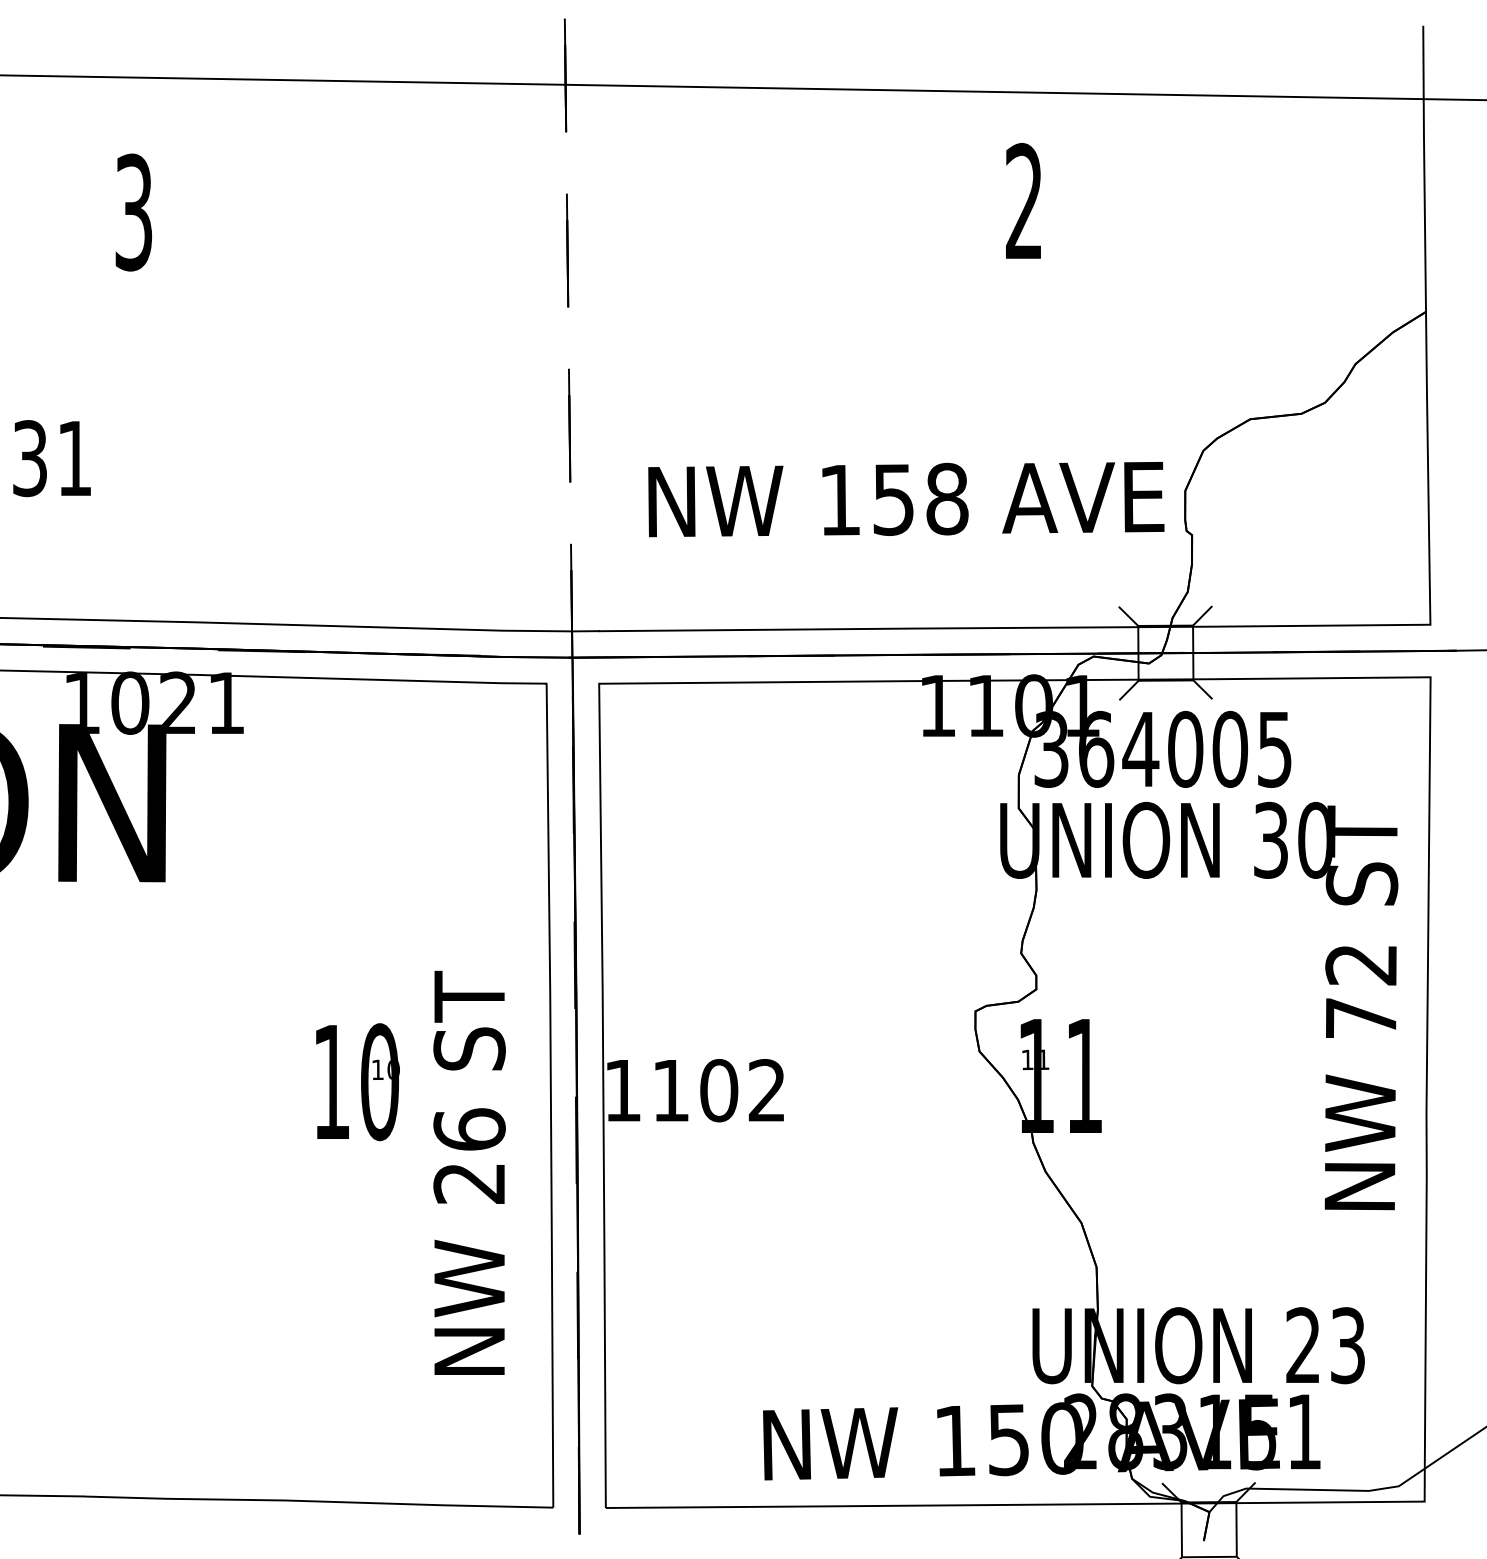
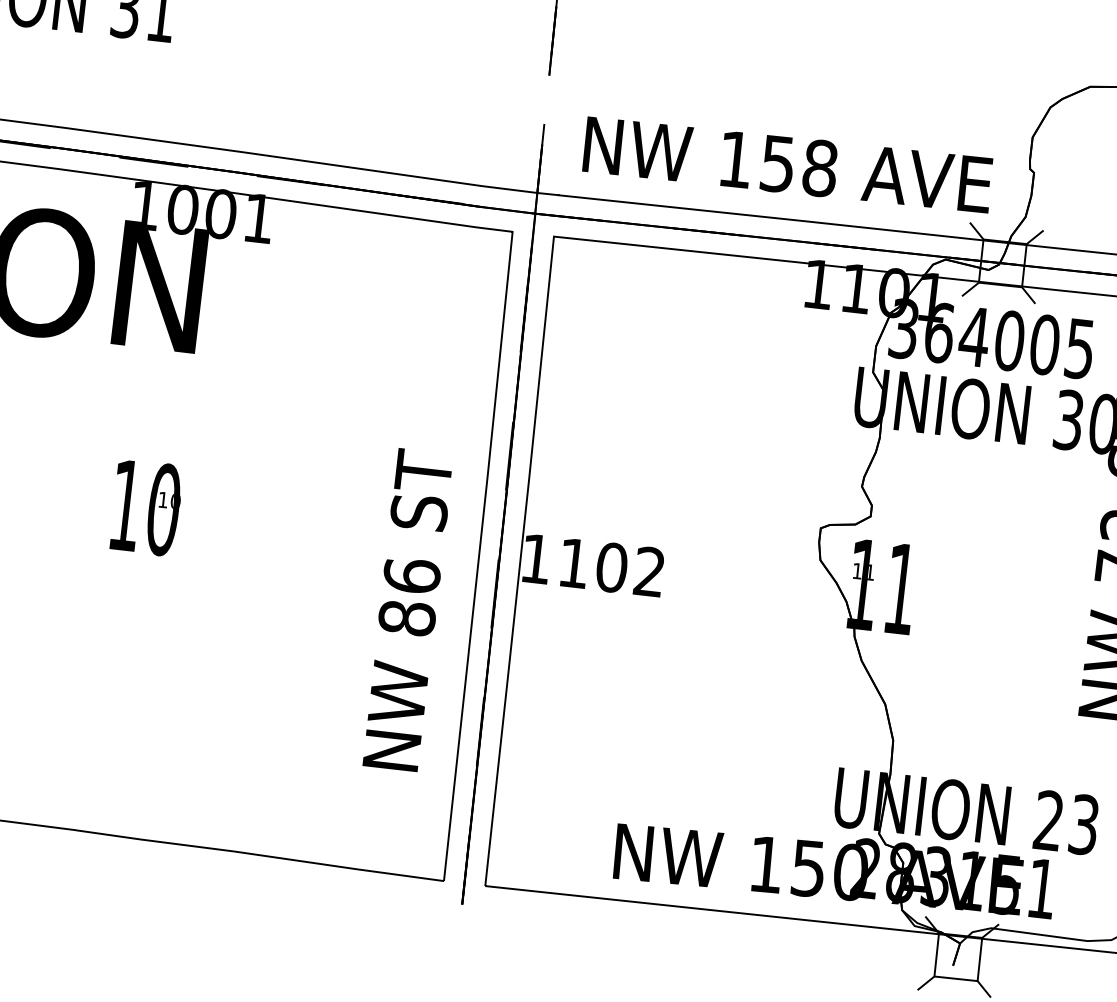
text: (906, 499) -> (788, 165), moved
text: (178, 702) -> (221, 213), 1021 -> 1001
text: (357, 1082) -> (146, 508), moved
text: (469, 1183) -> (407, 618), 26 -> 86

